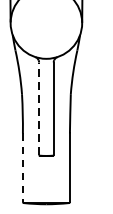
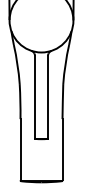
line: (38, 108) -> (34, 96), dashed -> solid
line: (22, 167) -> (20, 149), dashed -> solid

